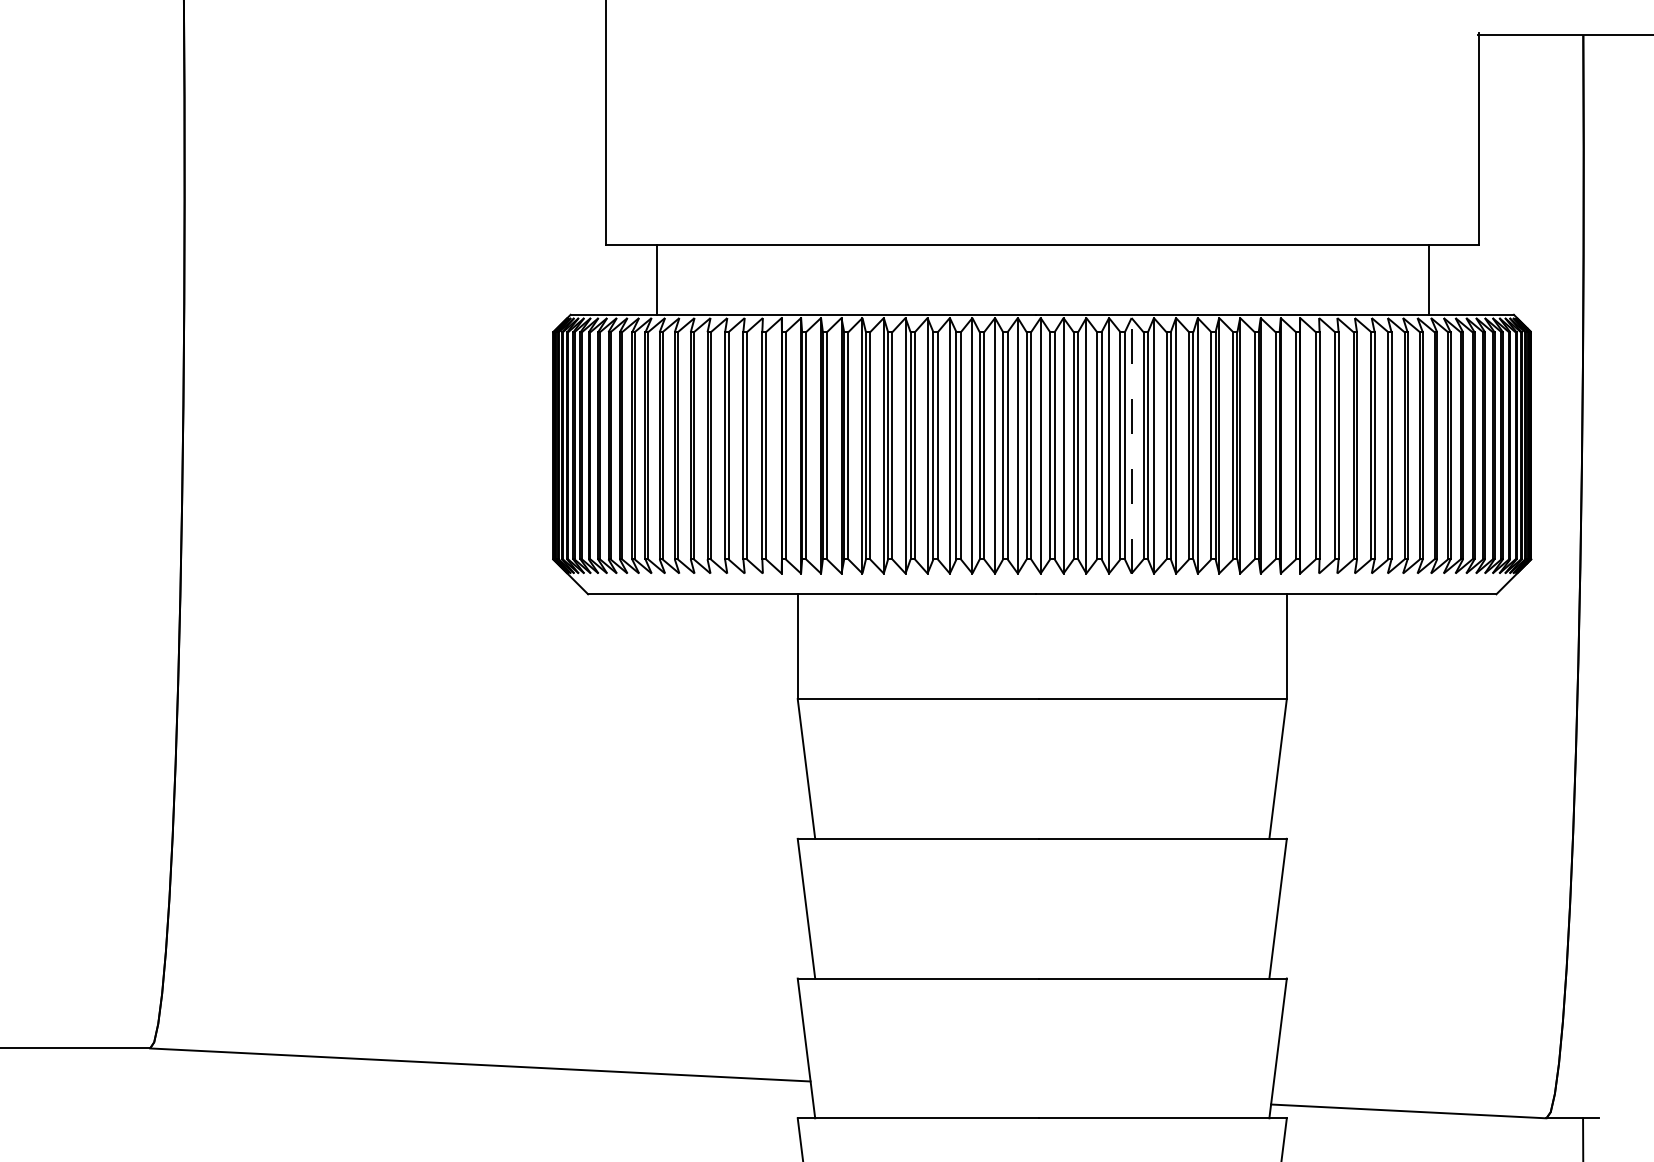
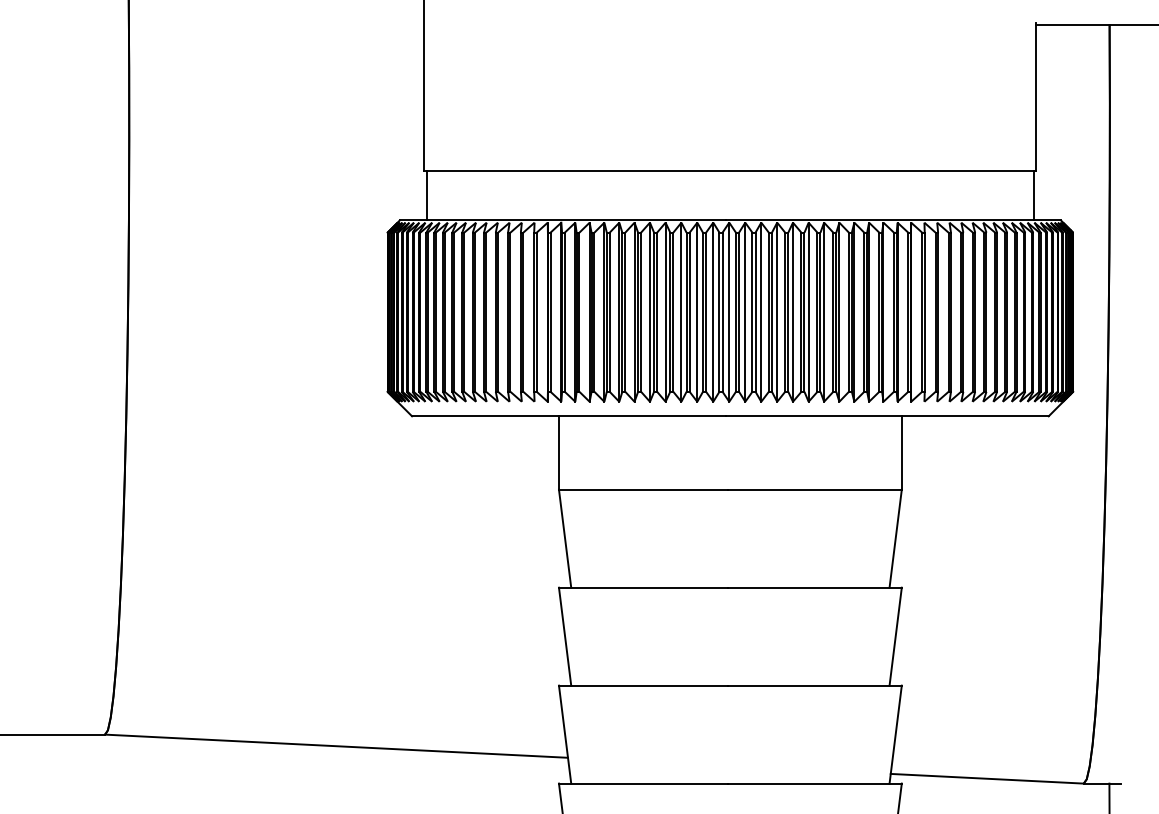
line: (657, 279) -> (427, 195), moved
line: (1428, 279) -> (1034, 195), moved
line: (1131, 445) -> (792, 312), dashed -> solid

